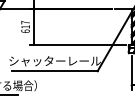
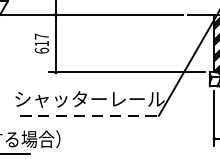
line: (54, 71) -> (88, 116), solid -> dashed

